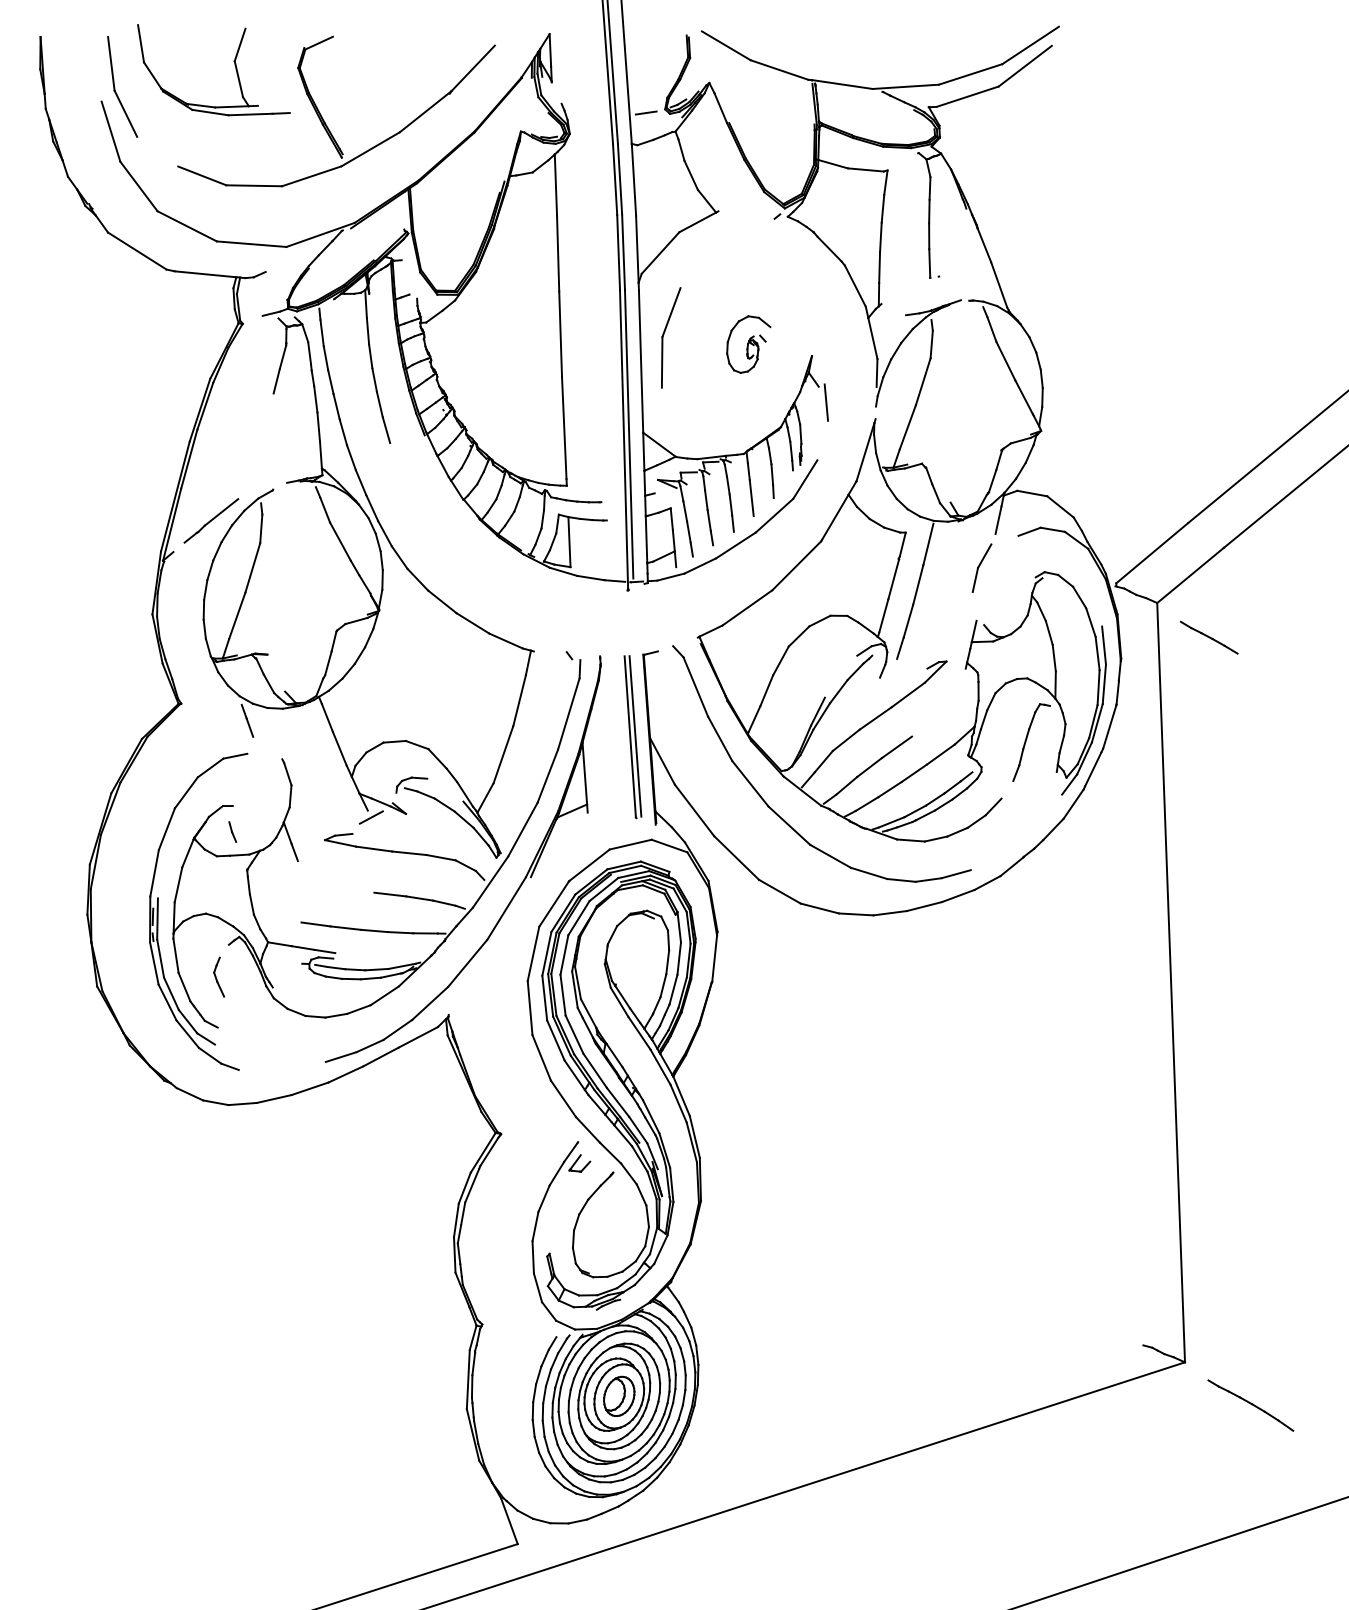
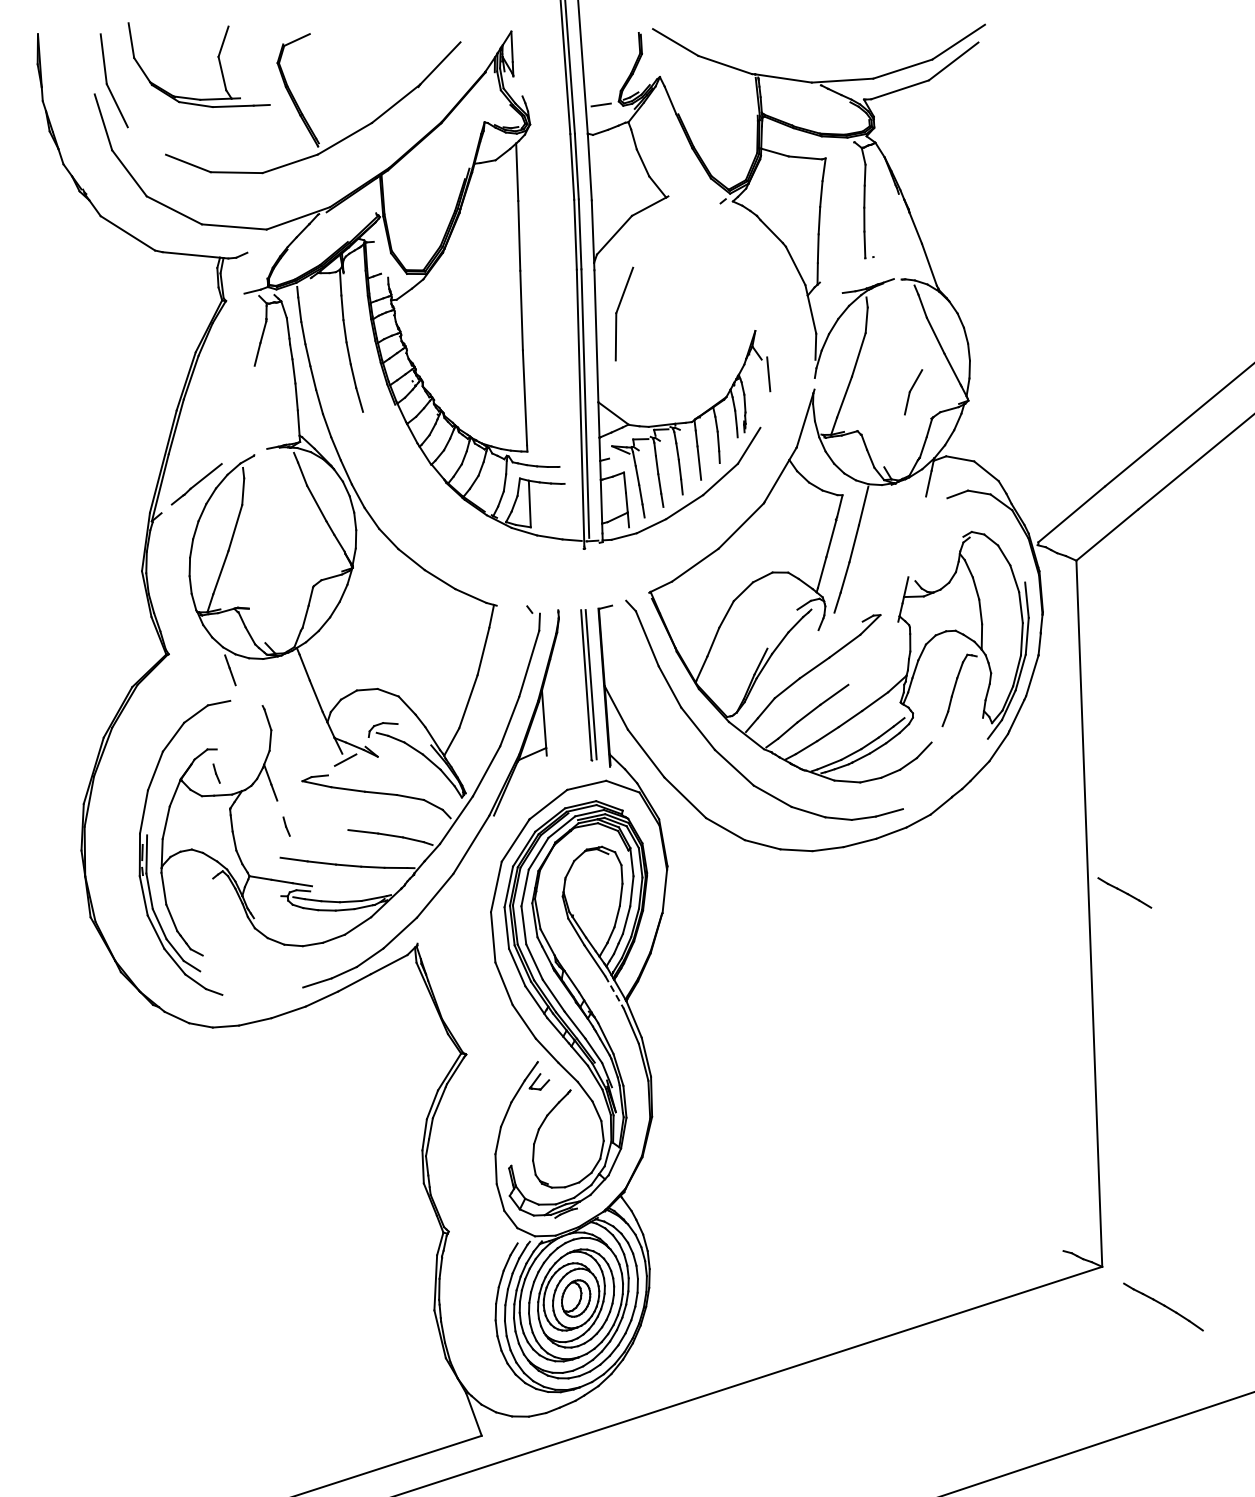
part: (748, 344) -> (696, 320), removed
part: (982, 568) -> (913, 392), moved
line: (1208, 637) -> (1124, 892), moved
line: (307, 888) -> (286, 826), added
part: (218, 977) -> (203, 908), removed
line: (660, 1067) -> (614, 992), solid -> dashed

